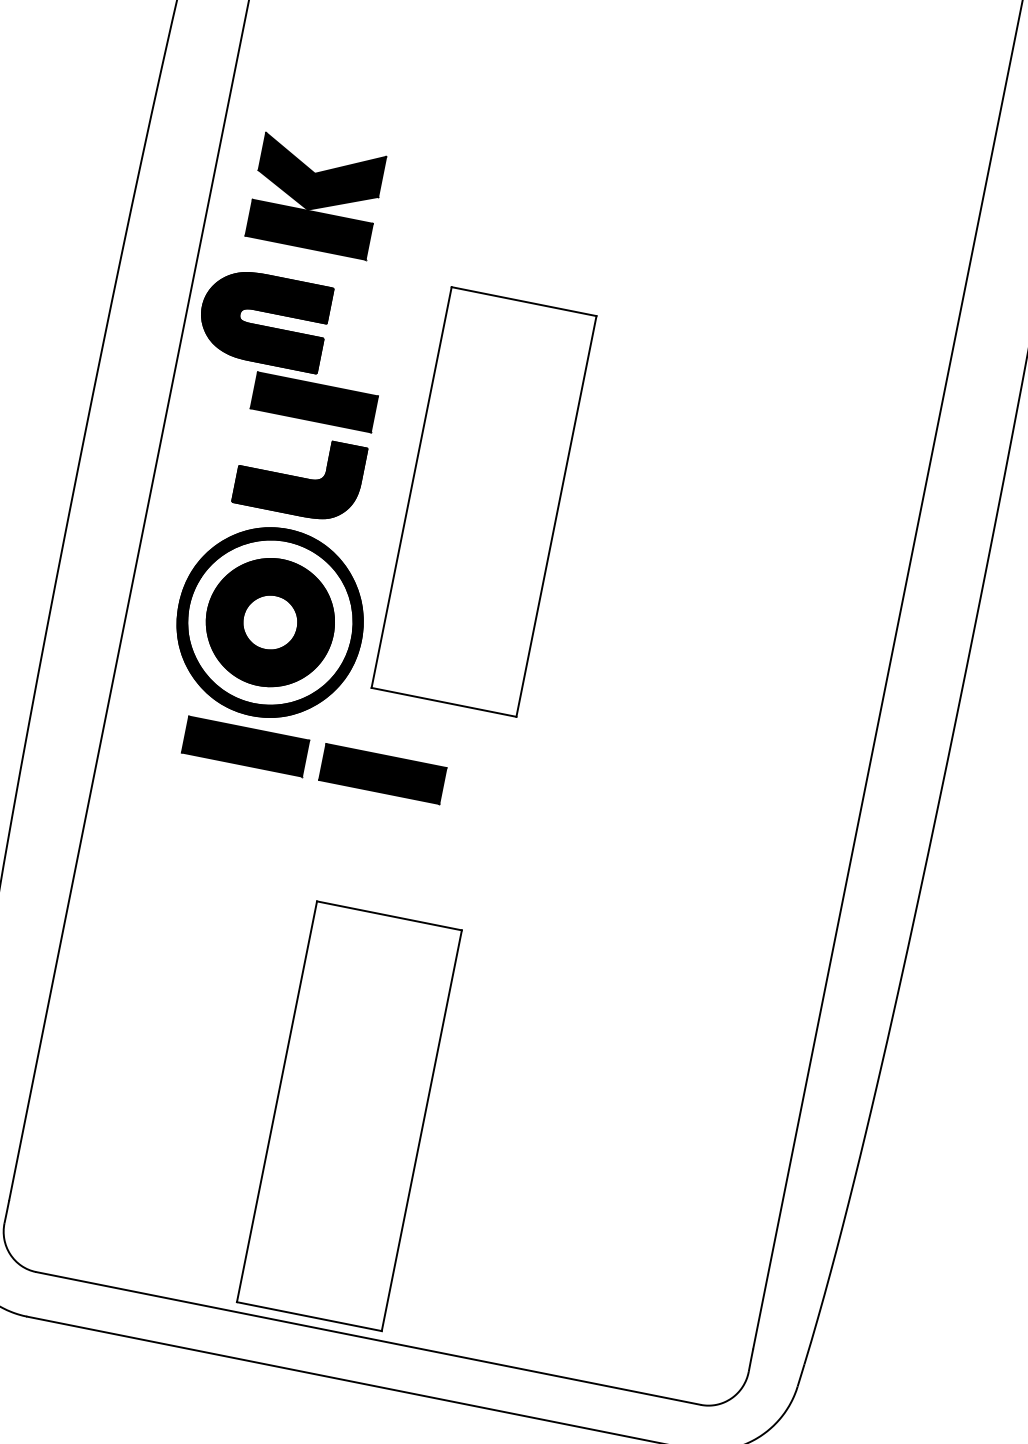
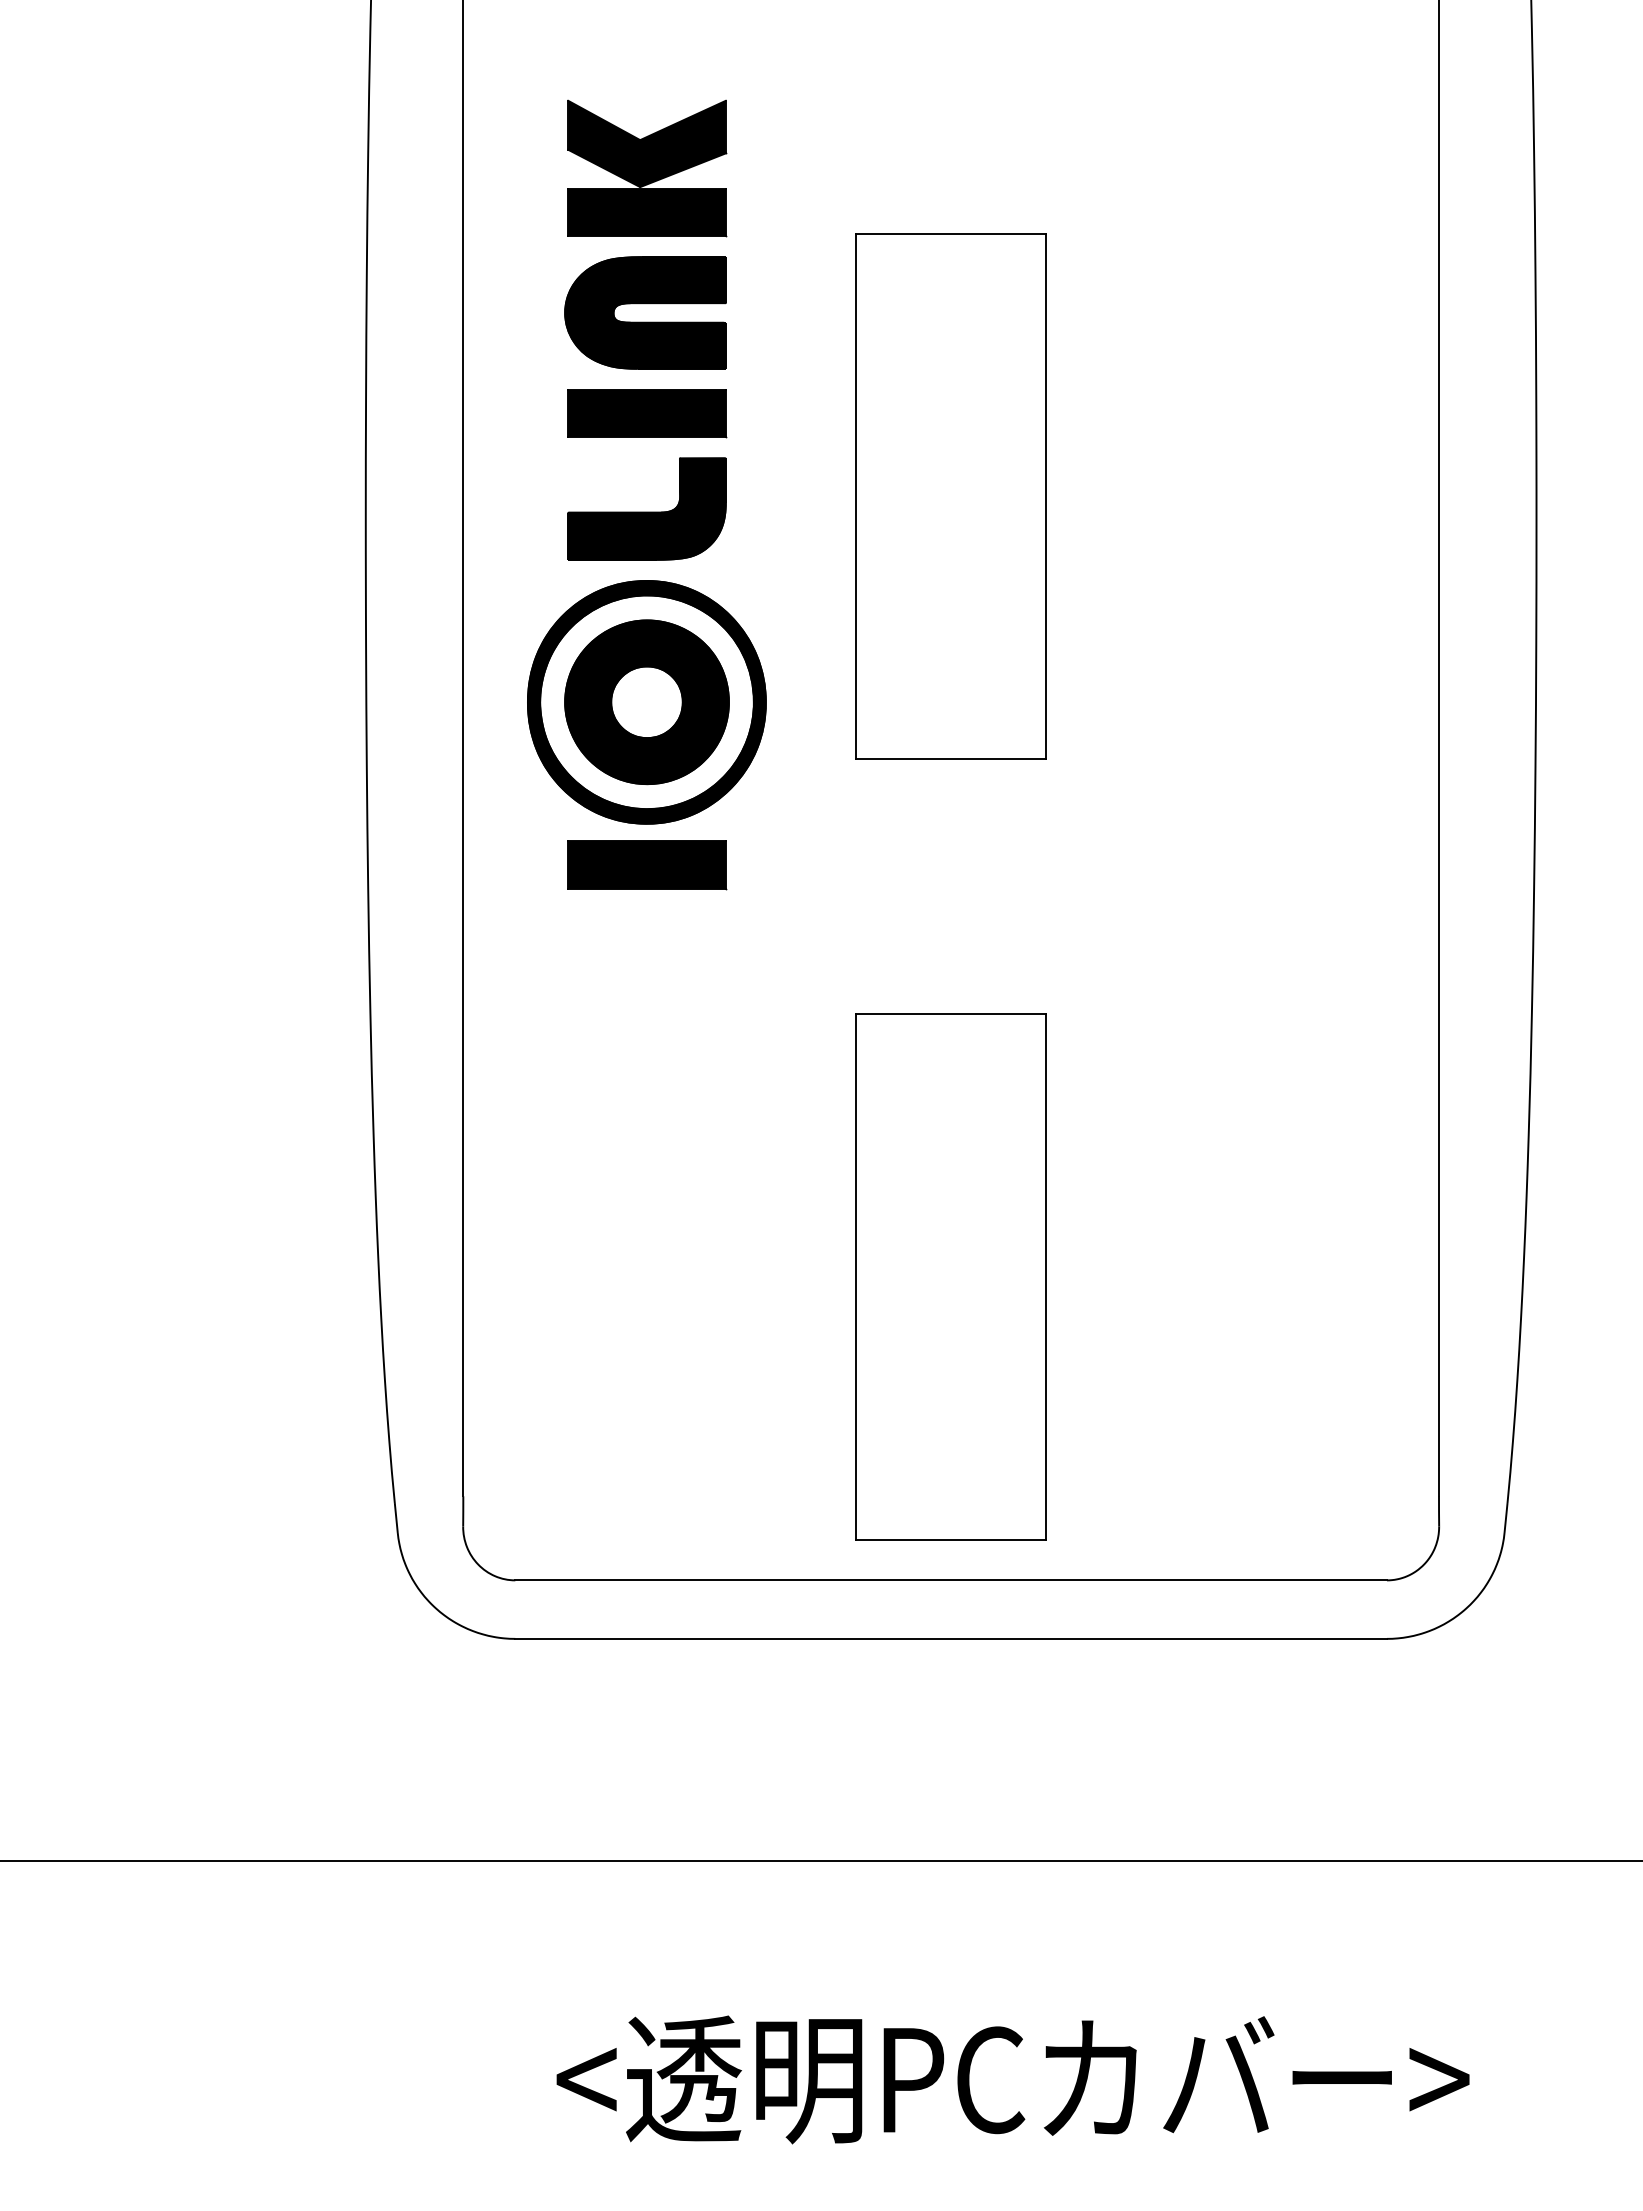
part: (316, 196) -> (647, 168), moved
part: (265, 312) -> (645, 304), moved
part: (483, 501) -> (950, 496), moved
part: (383, 774) -> (827, 865), removed
part: (348, 1115) -> (950, 1276), moved

